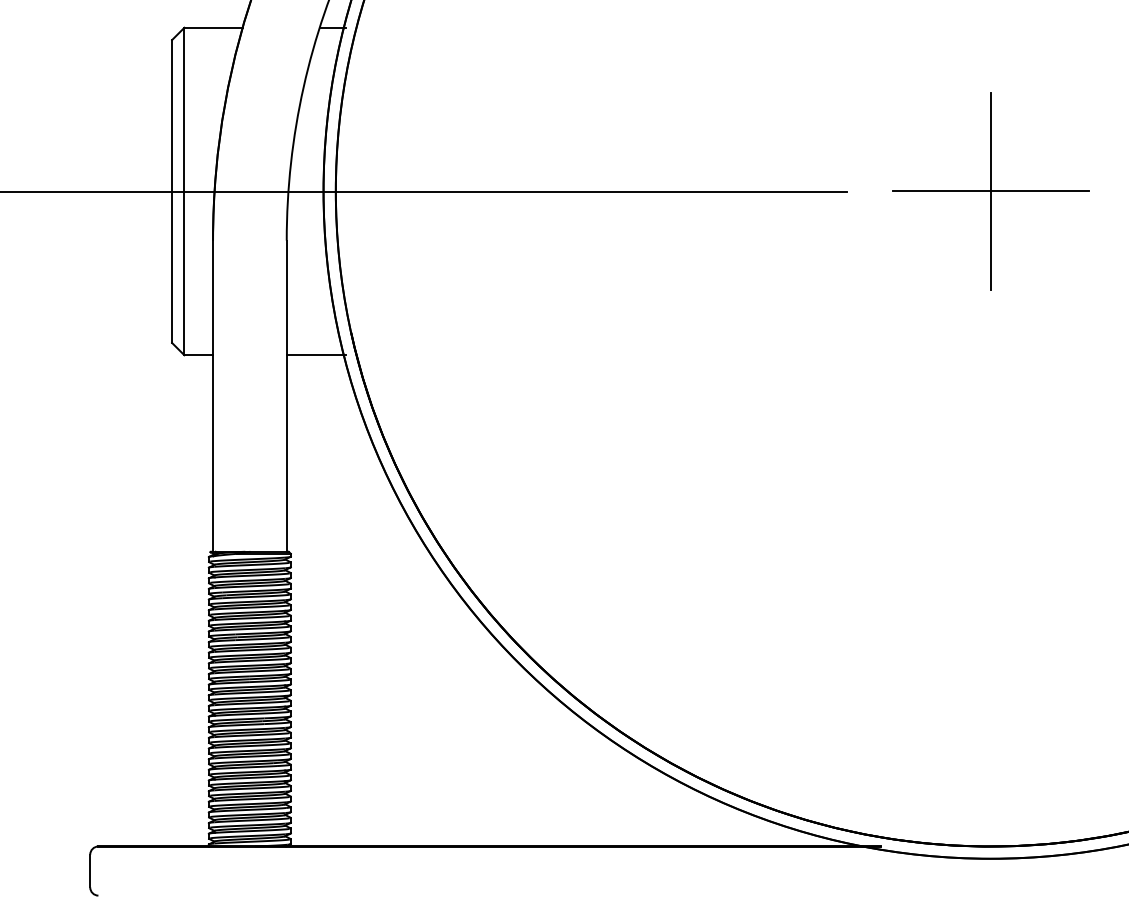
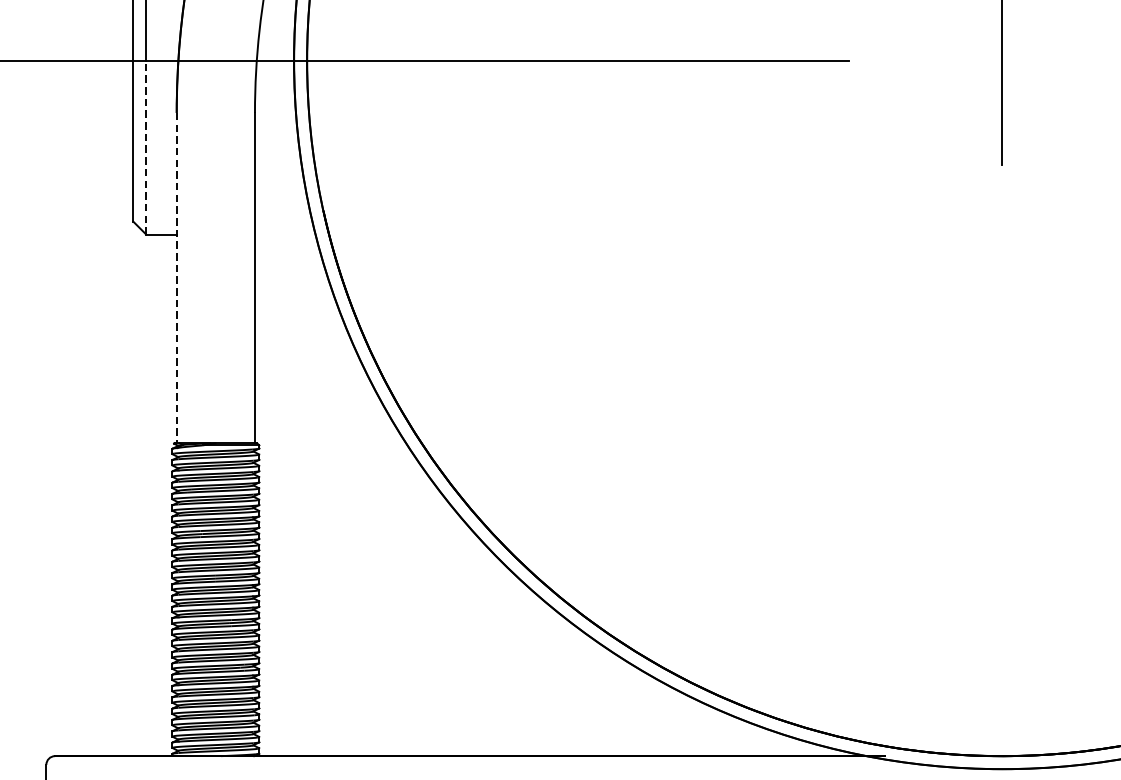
line: (990, 191) -> (1002, 60), removed
line: (184, 273) -> (146, 147), solid -> dashed
line: (316, 355) -> (286, 234), removed
line: (213, 396) -> (177, 278), solid -> dashed

